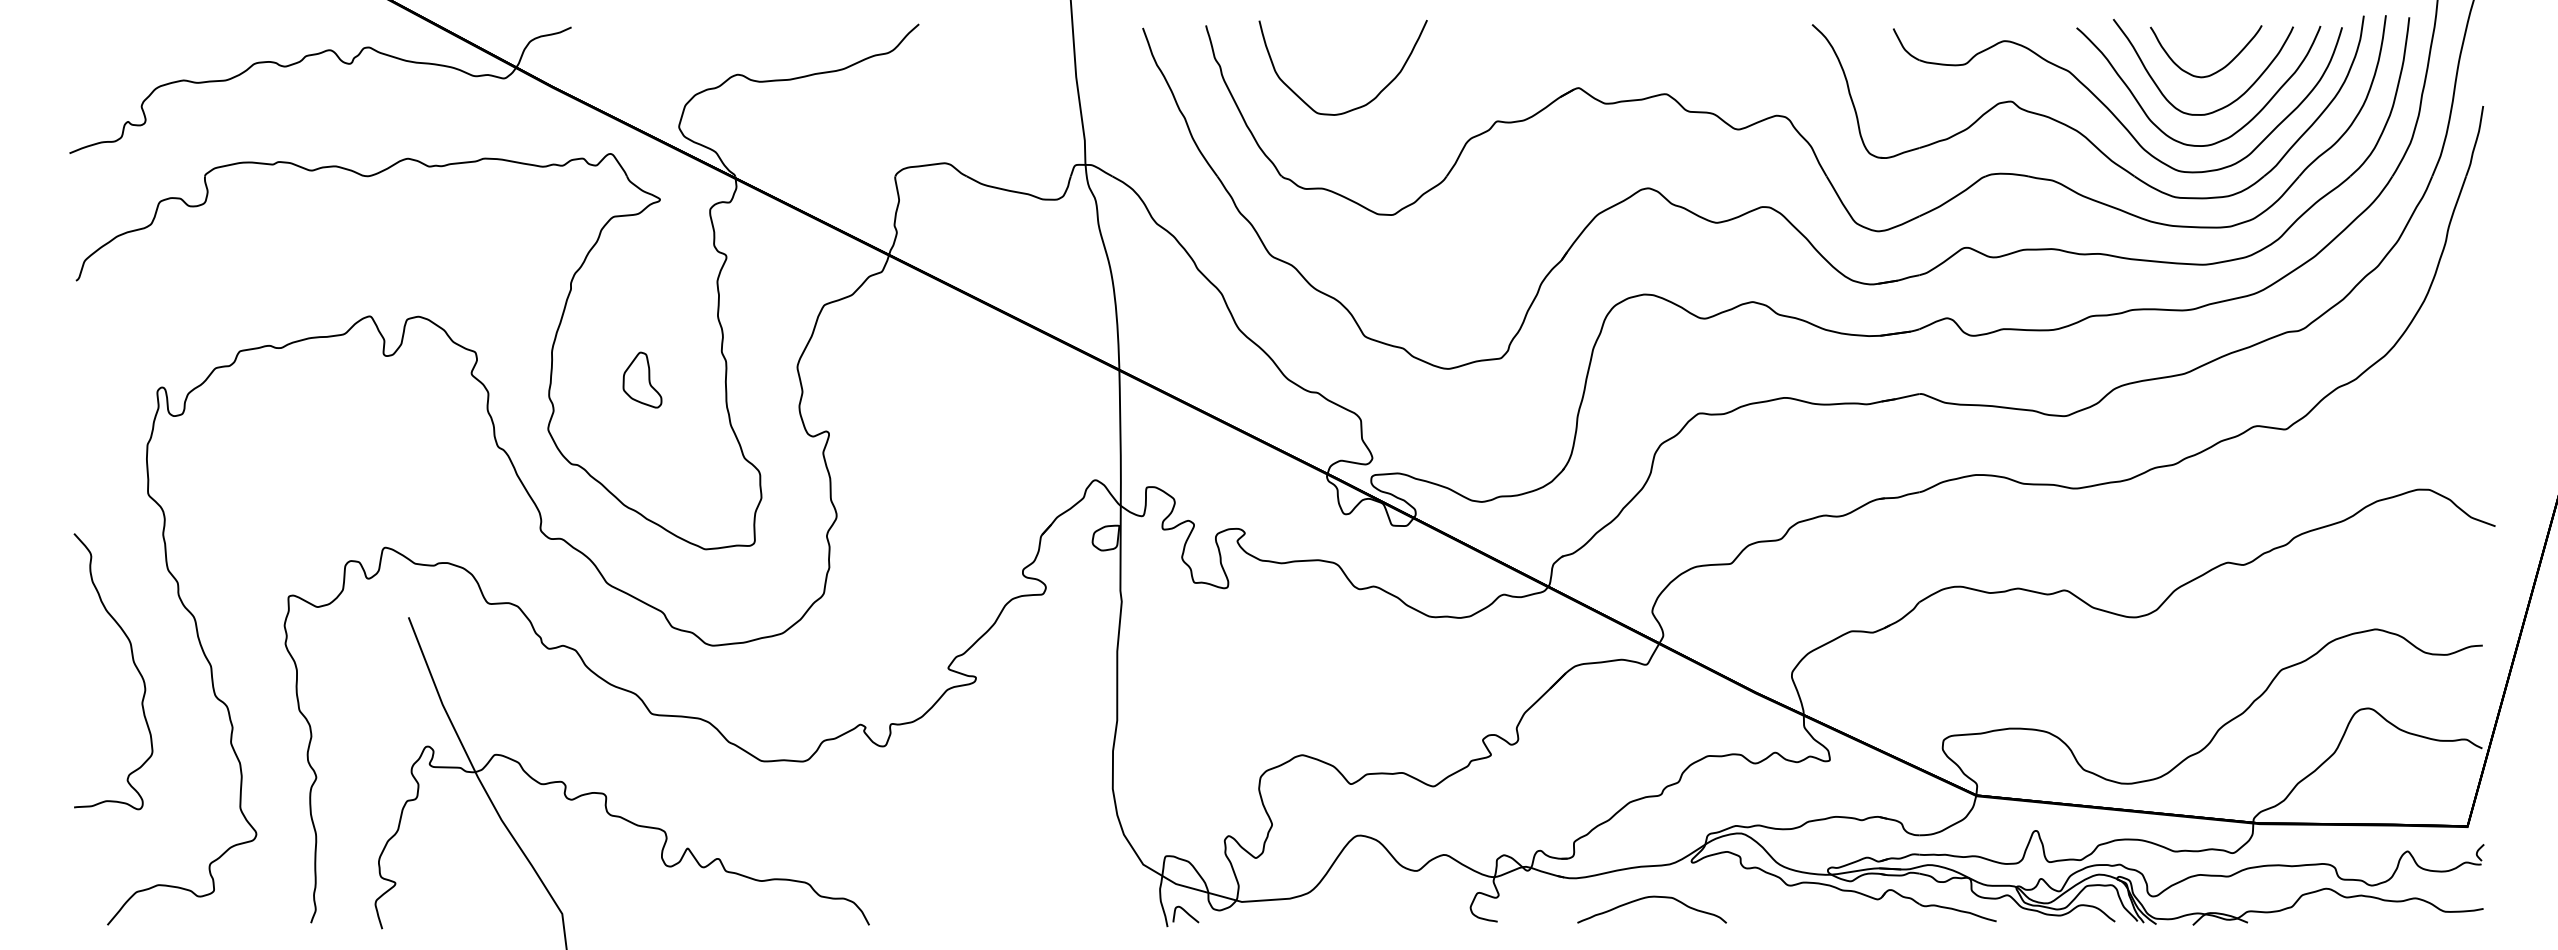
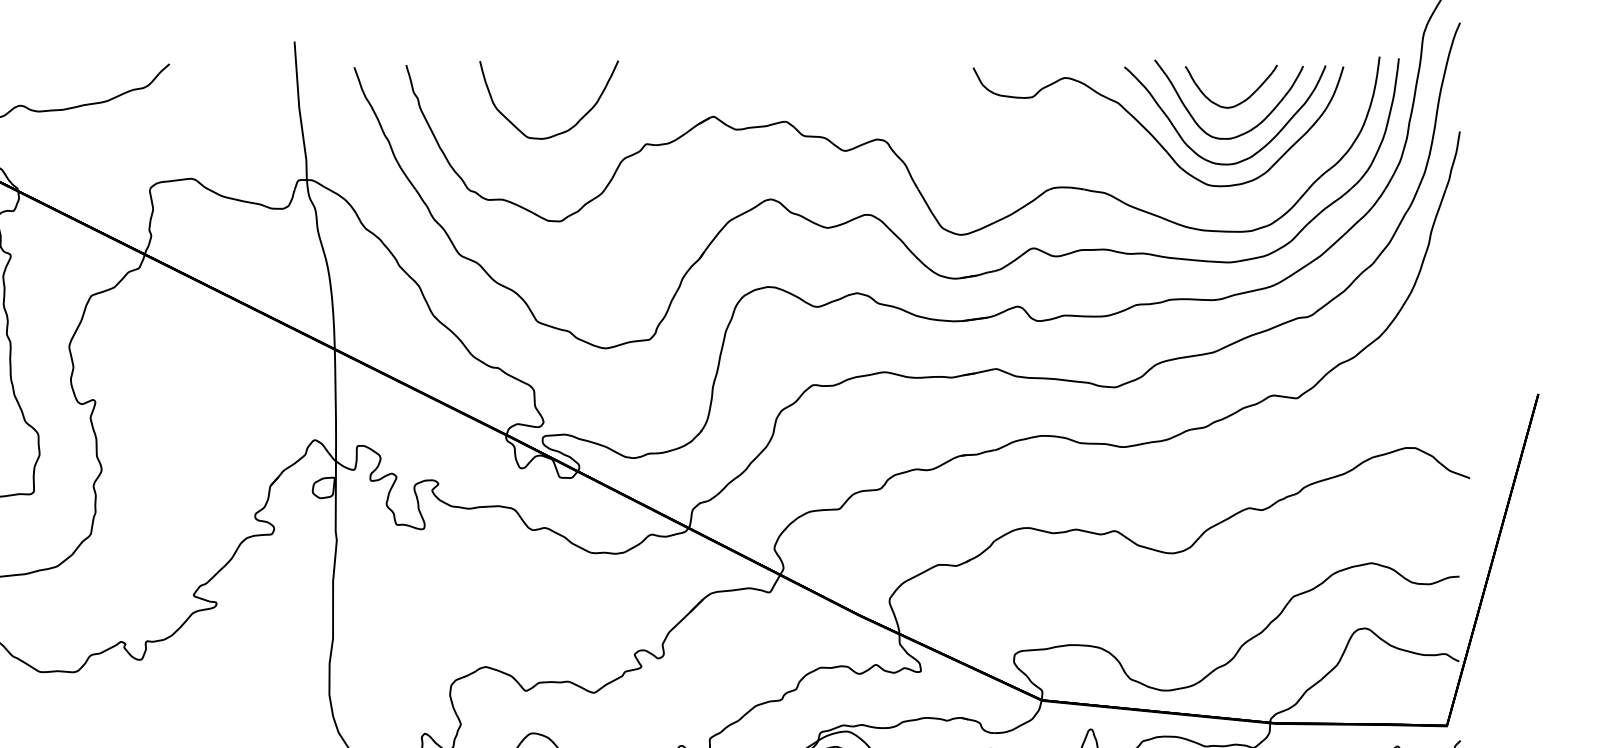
curve: (1356, 107) -> (560, 132), moved
part: (2076, 129) -> (1124, 150), removed

